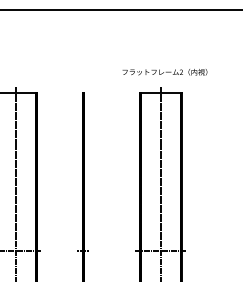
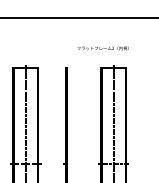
text: (163, 72) -> (102, 48), moved

